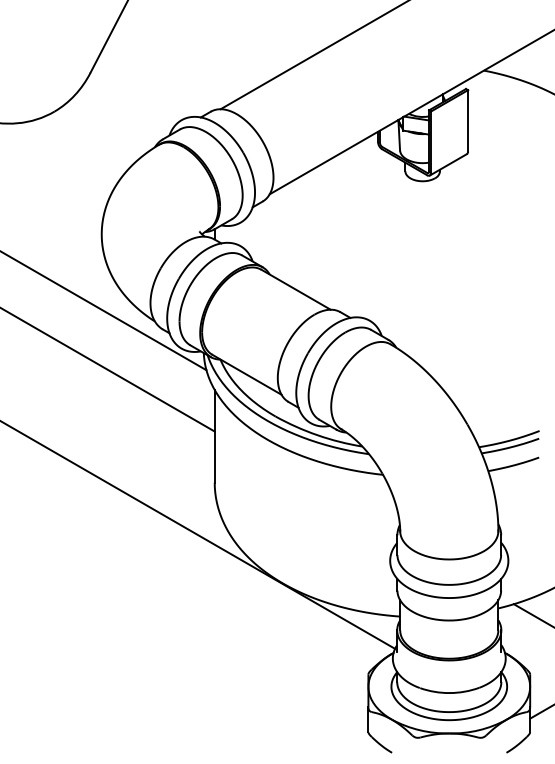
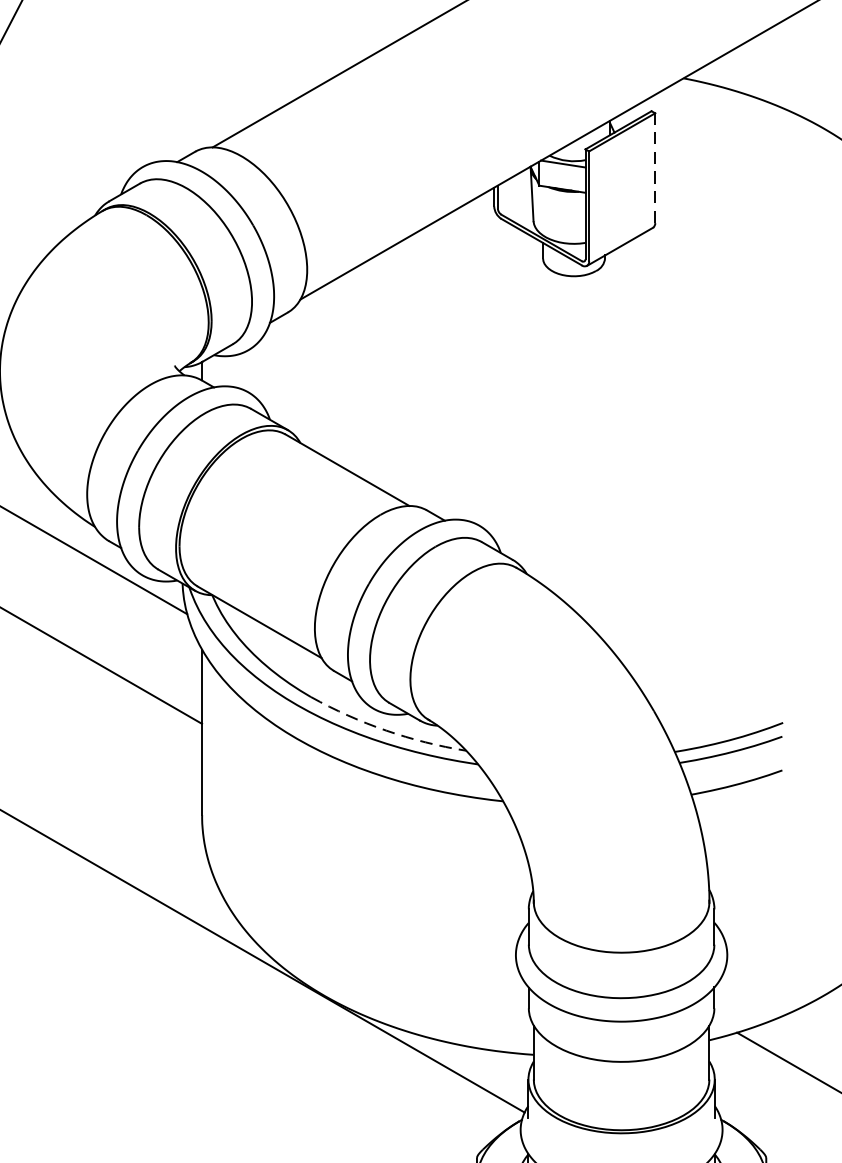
line: (468, 120) -> (655, 167), solid -> dashed
arc: (317, 435) -> (385, 730), solid -> dashed

